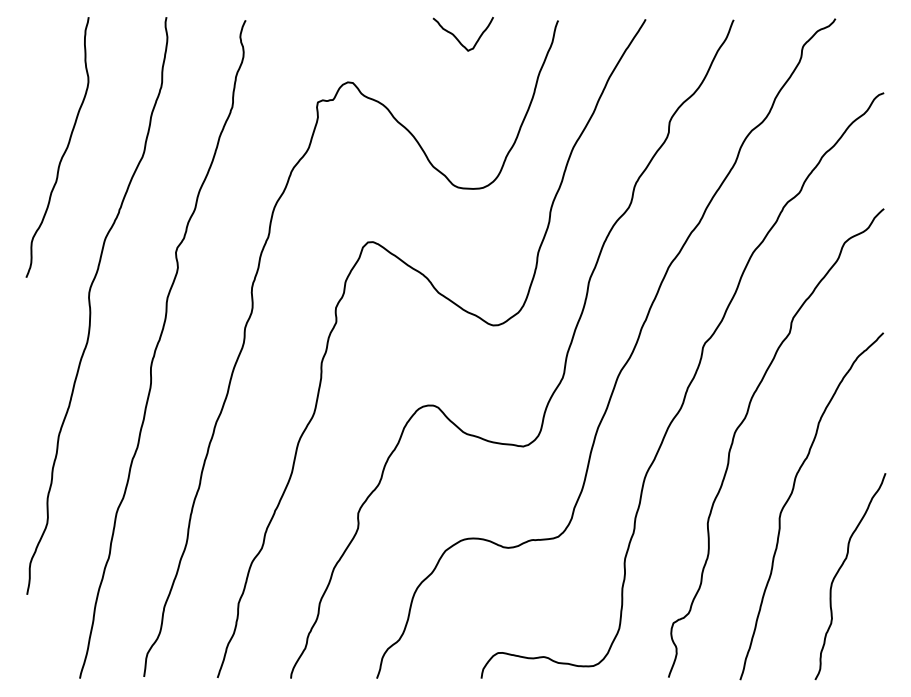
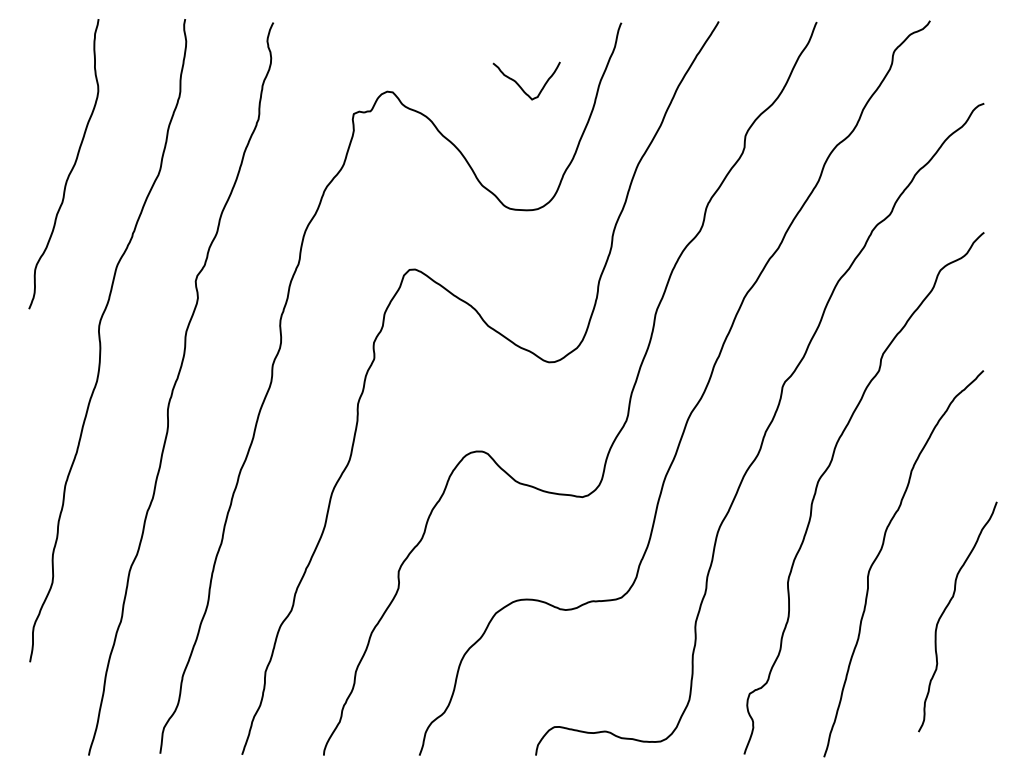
curve: (457, 38) -> (520, 85), moved
curve: (840, 569) -> (946, 609), moved

